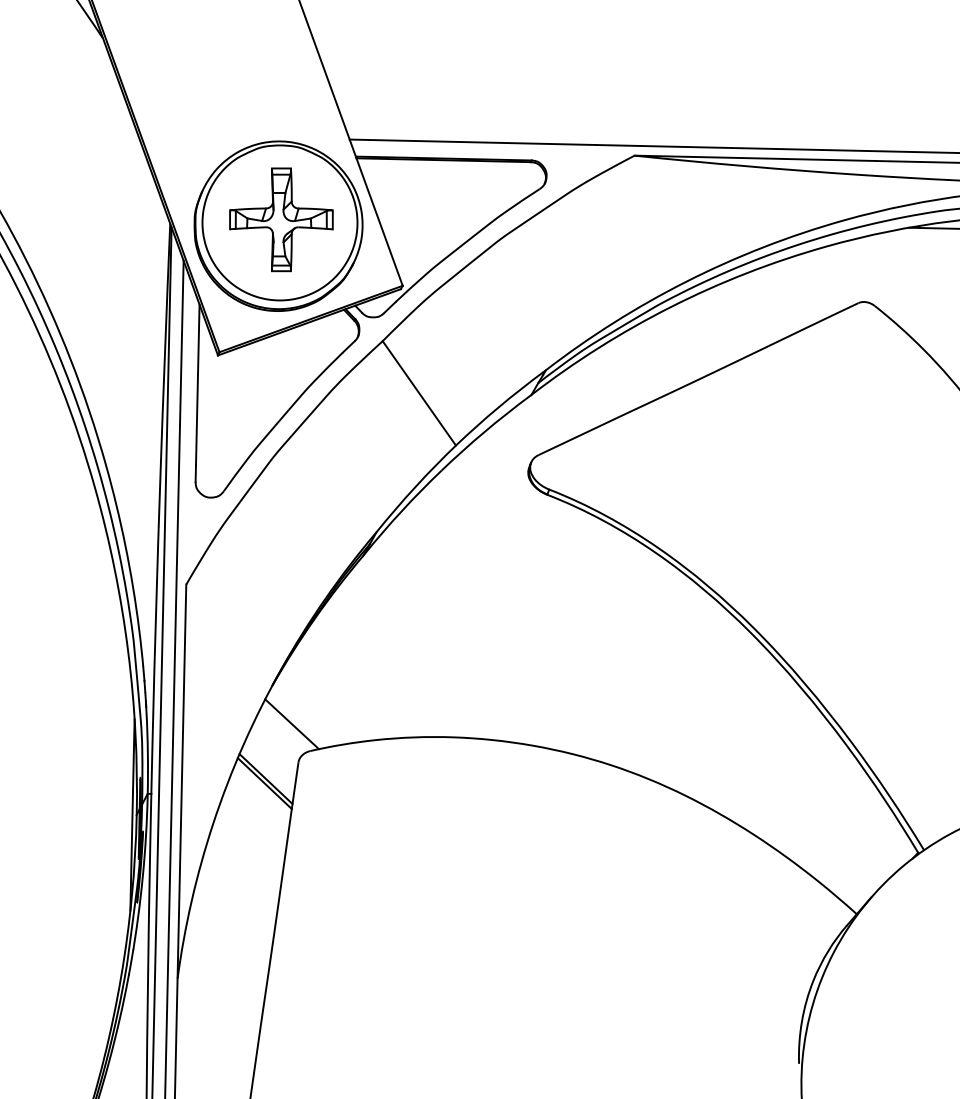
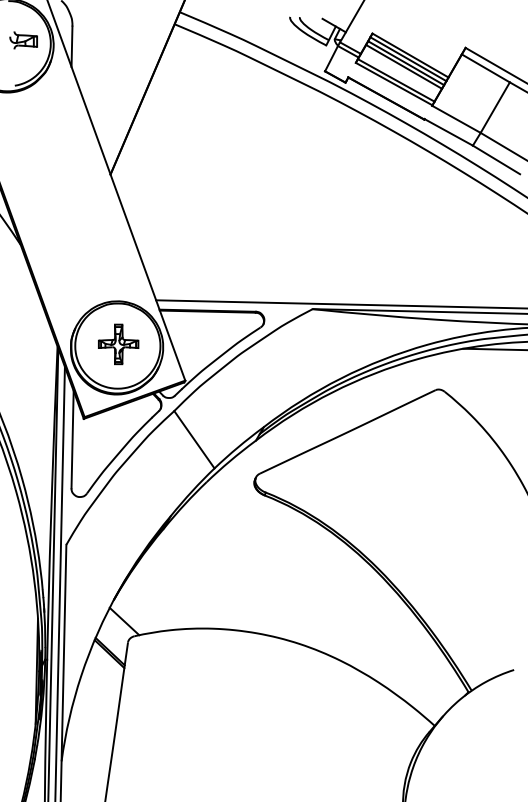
part: (281, 220) -> (118, 344), size x0.7

